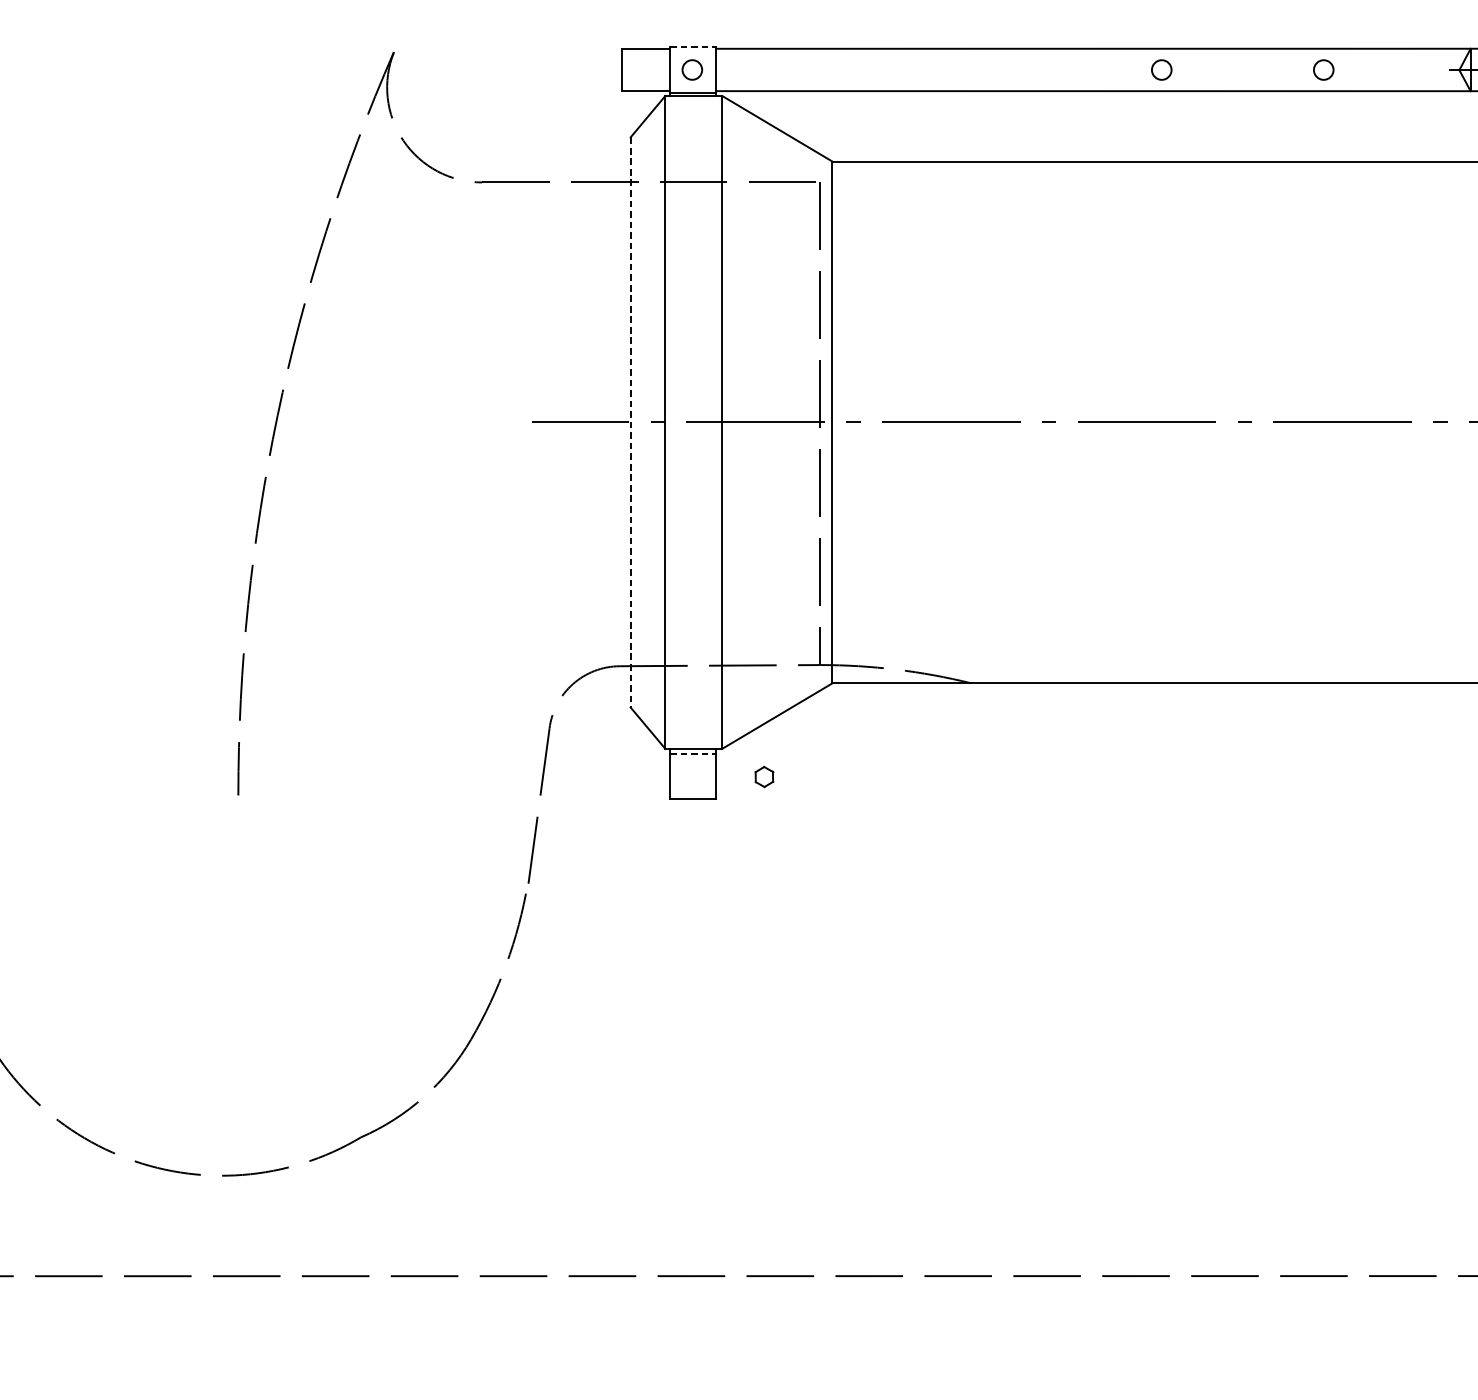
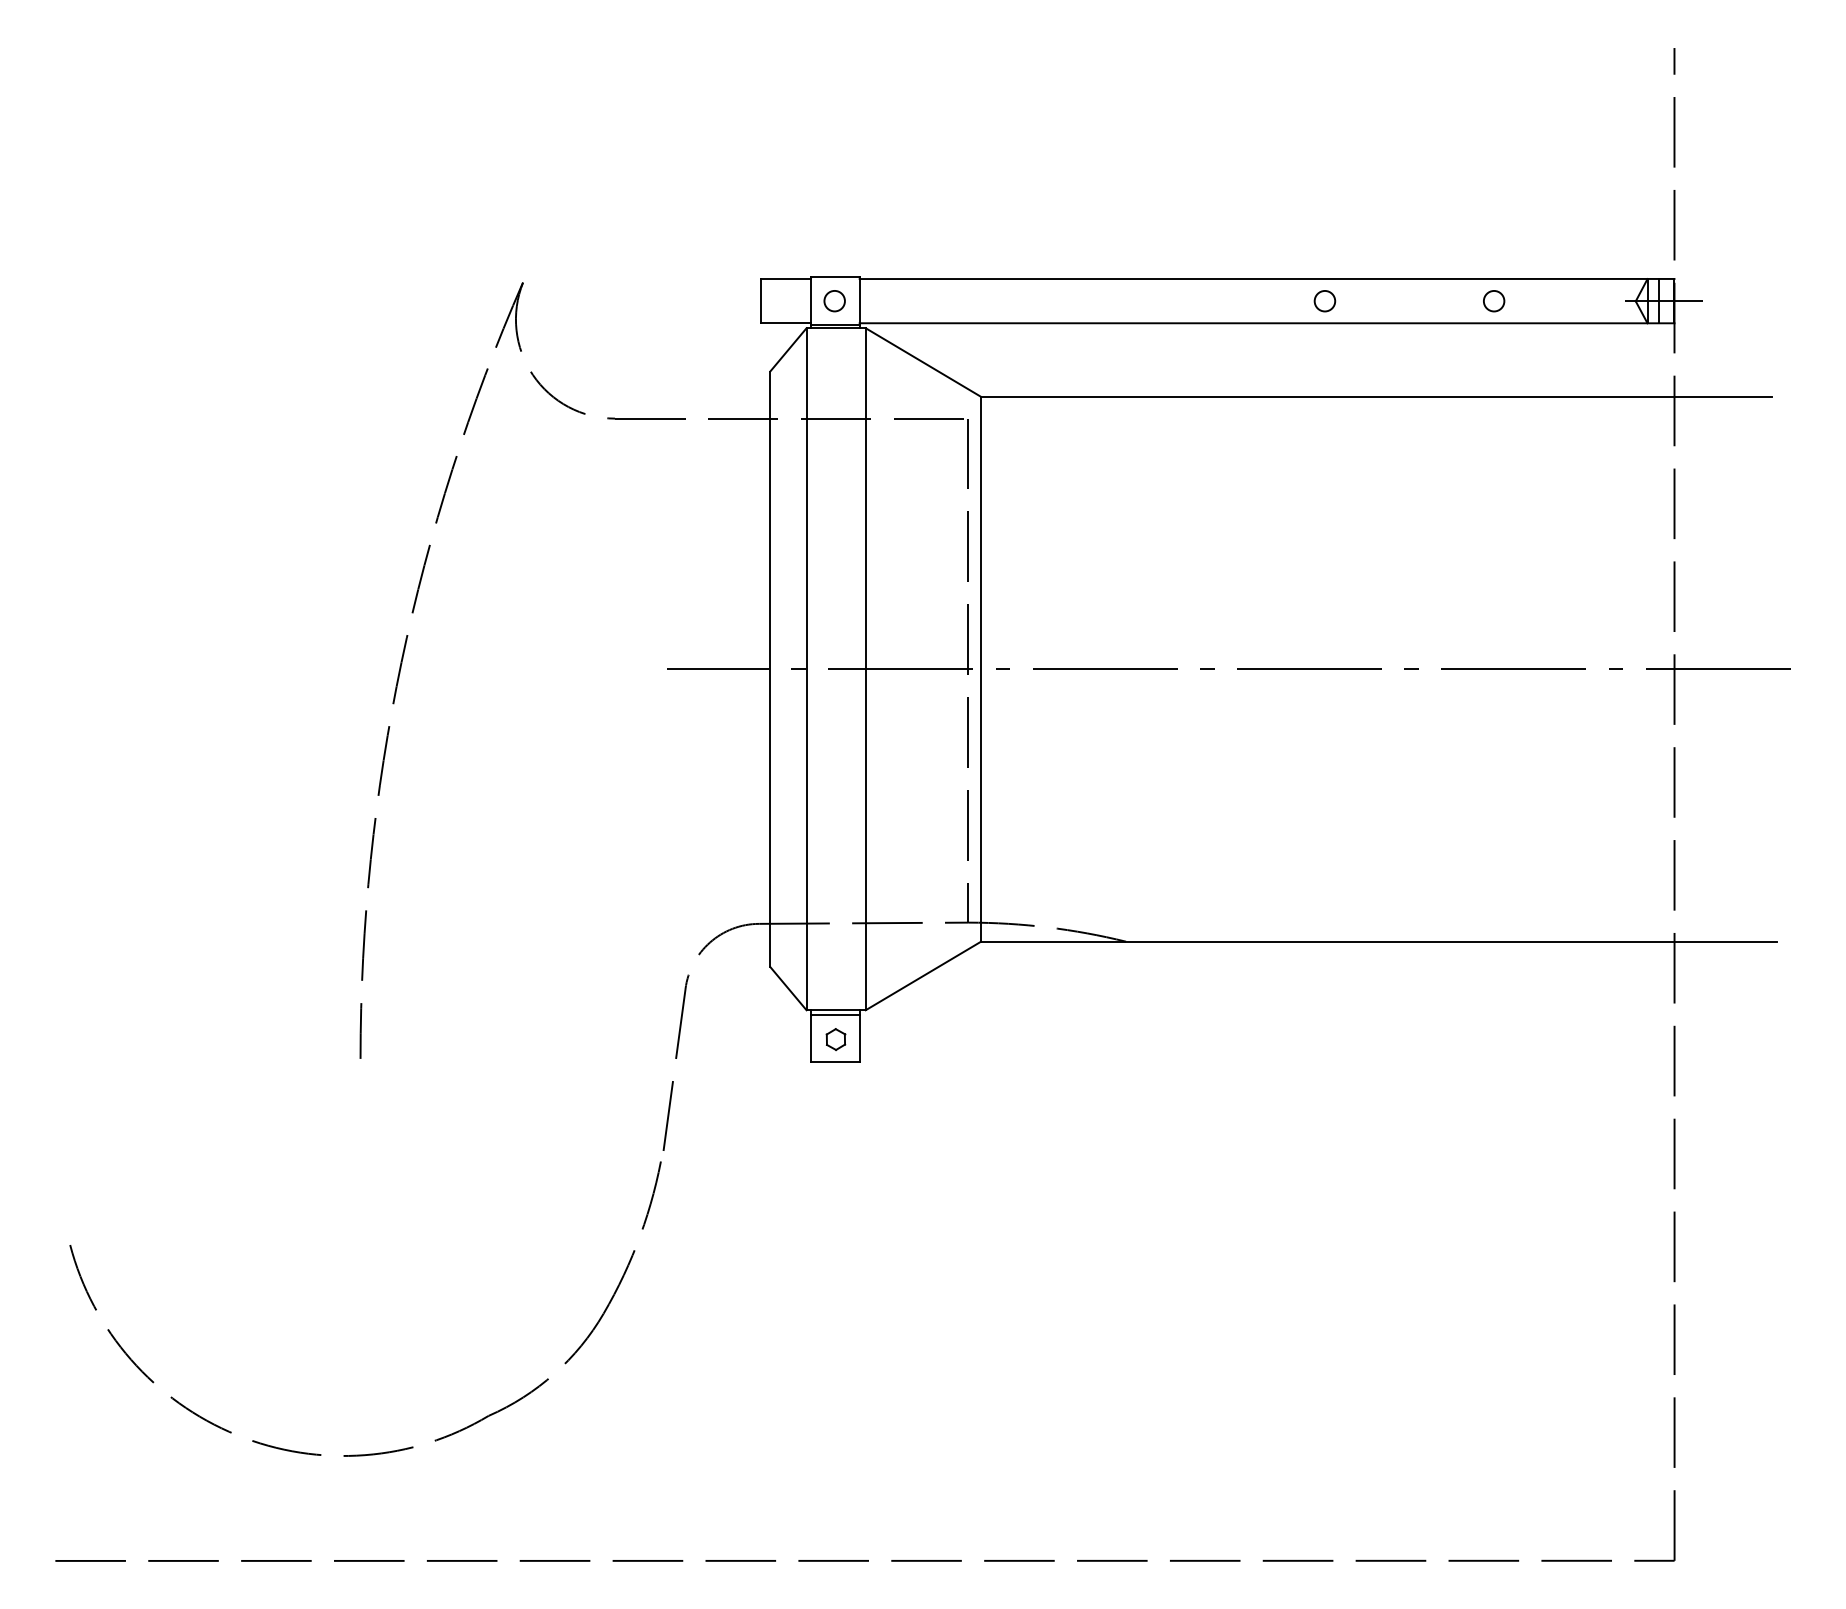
line: (693, 47) -> (835, 277), dashed -> solid
line: (630, 422) -> (770, 669), dashed -> solid
line: (693, 753) -> (835, 1015), dashed -> solid
part: (763, 776) -> (835, 1039), moved

